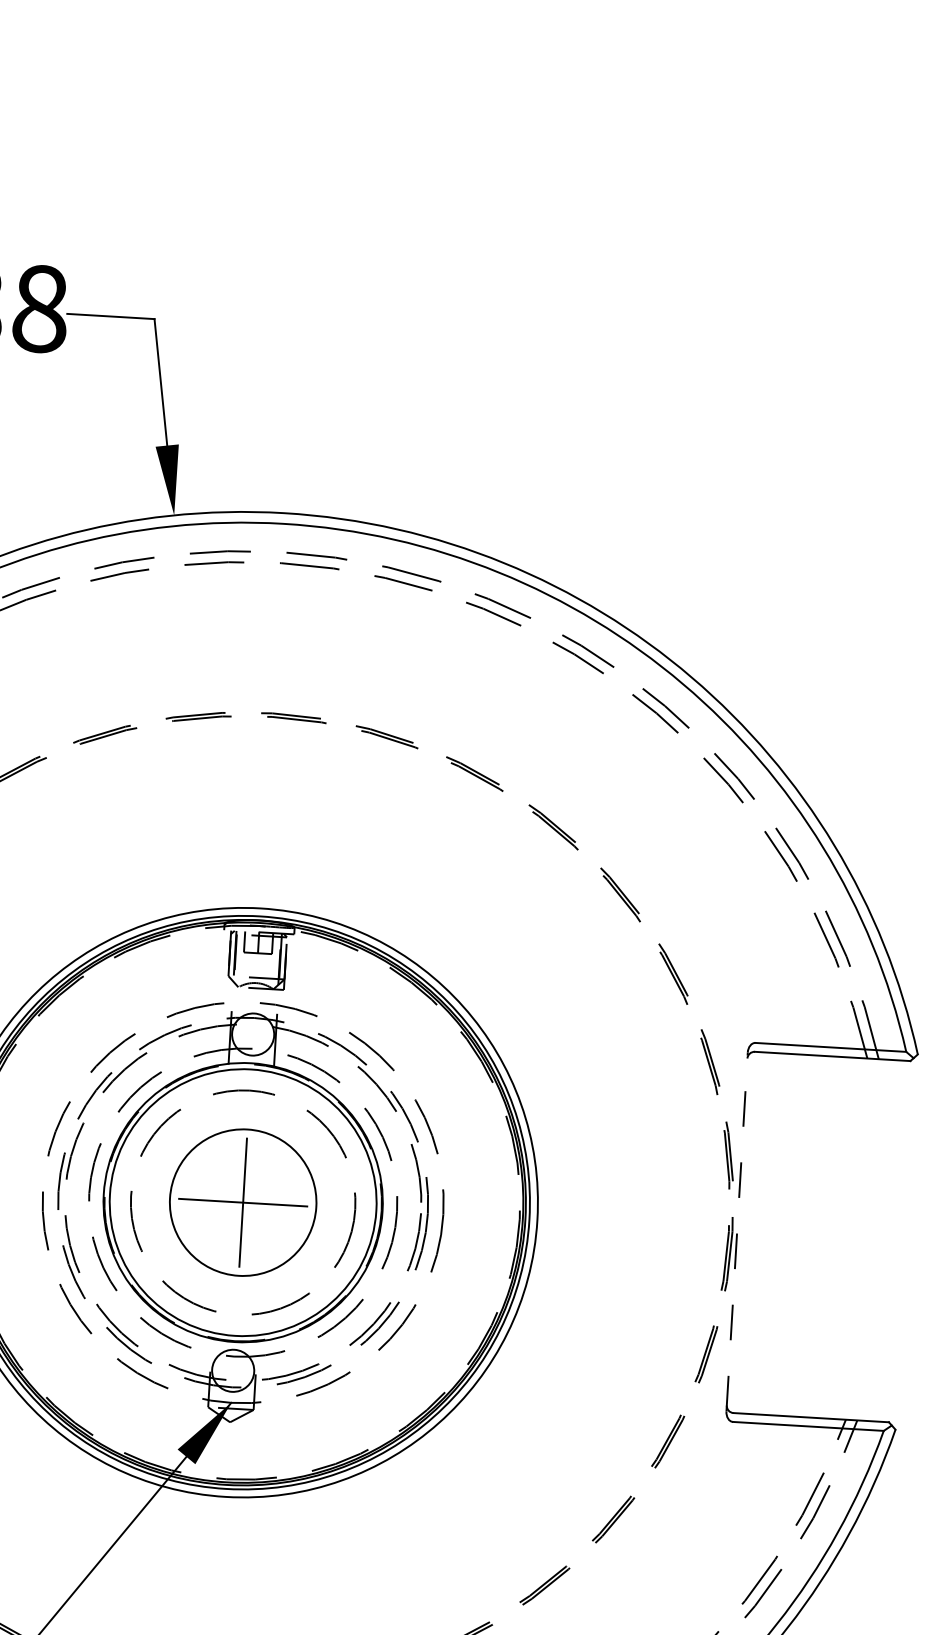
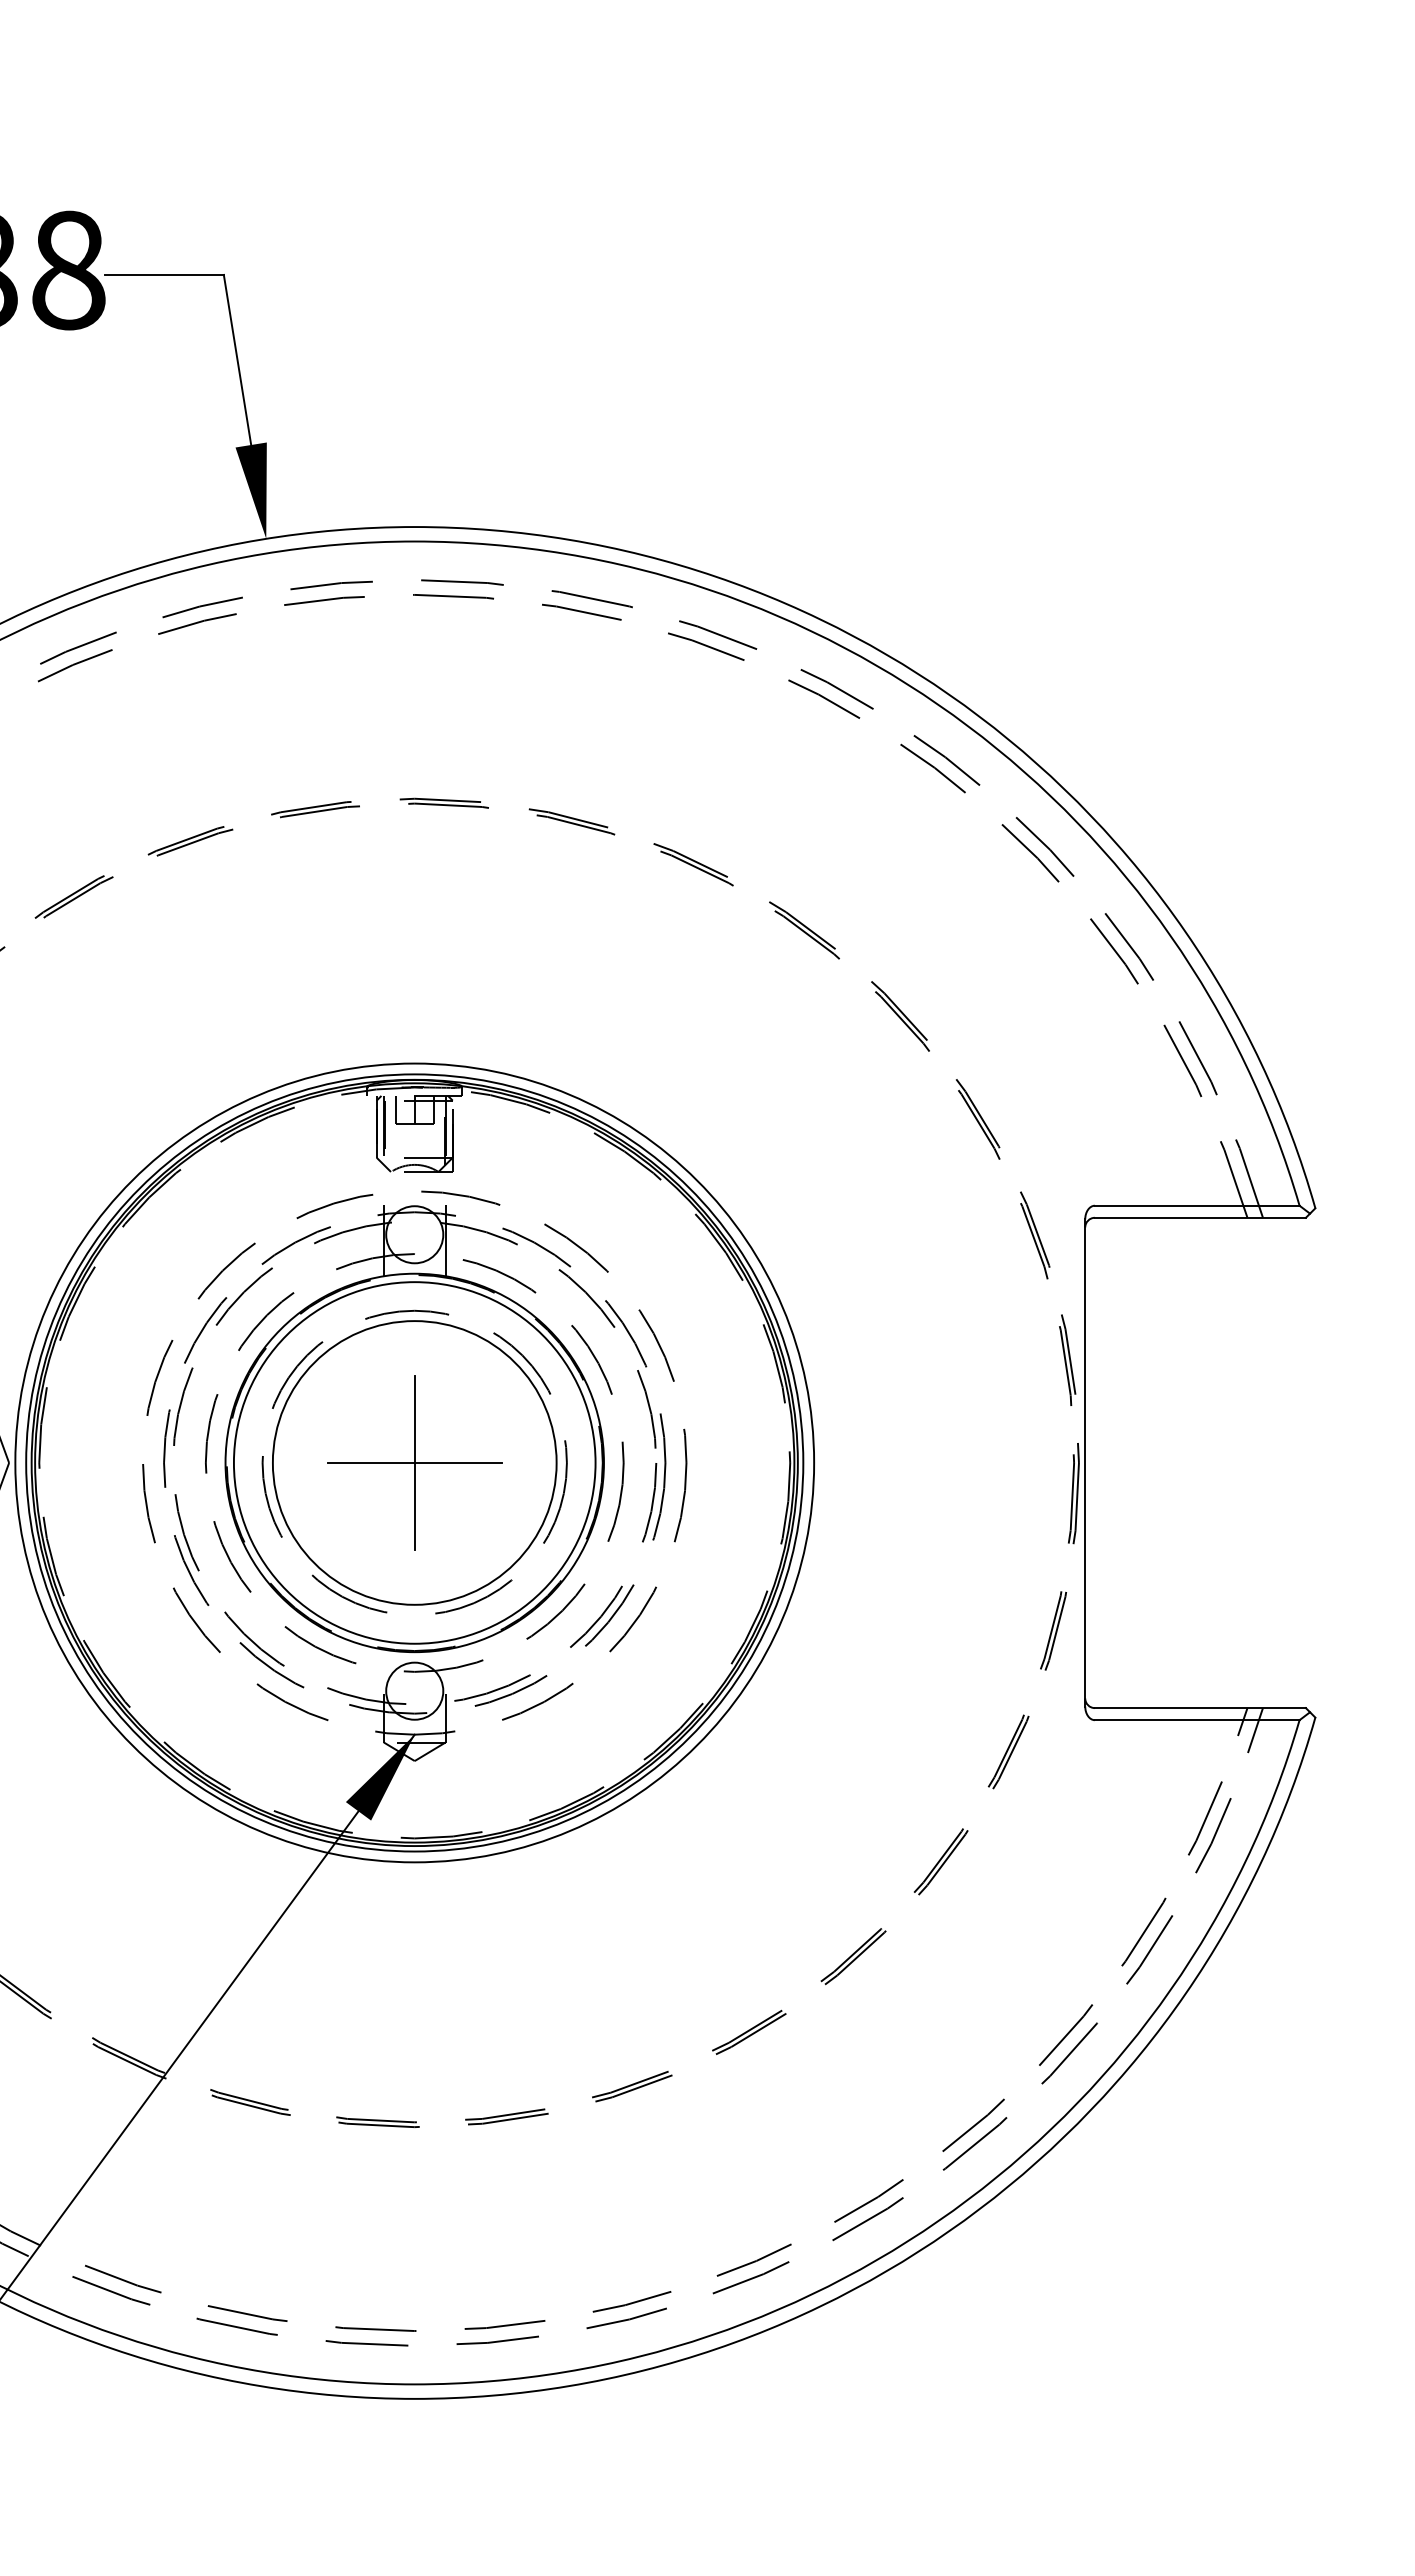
circle: (243, 1202) -> (414, 1462), size x1.43
line: (737, 1231) -> (1085, 1462), dashed -> solid

